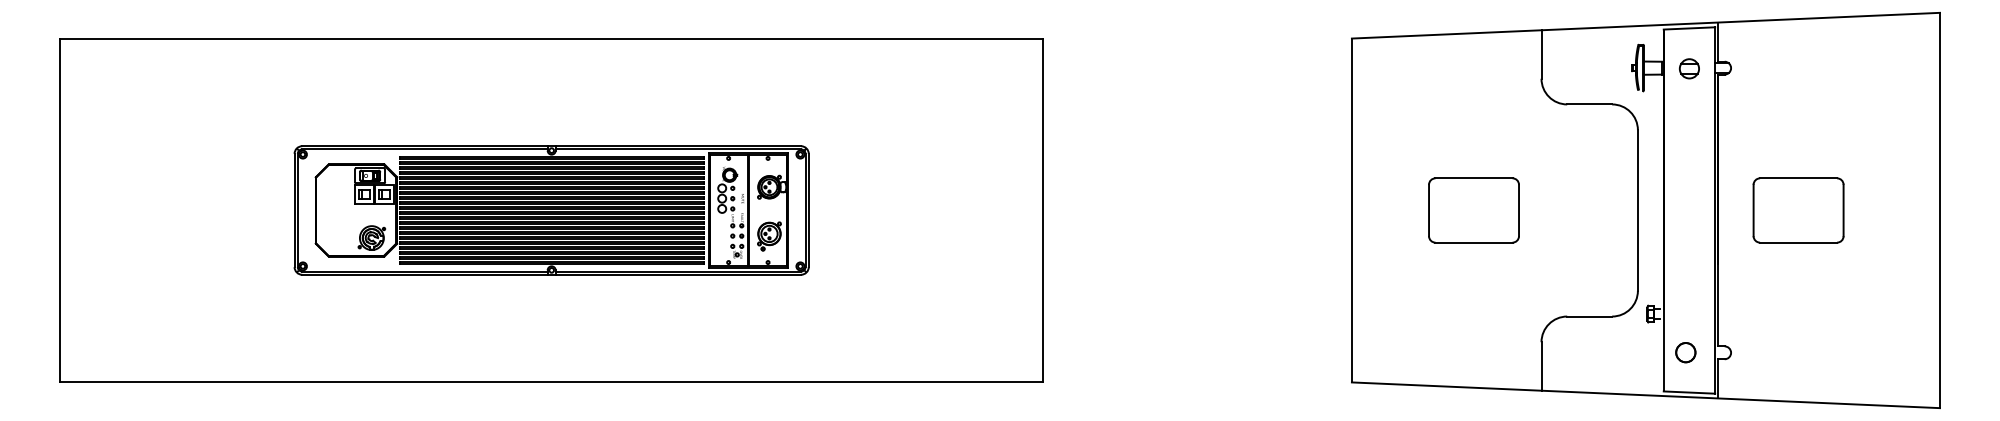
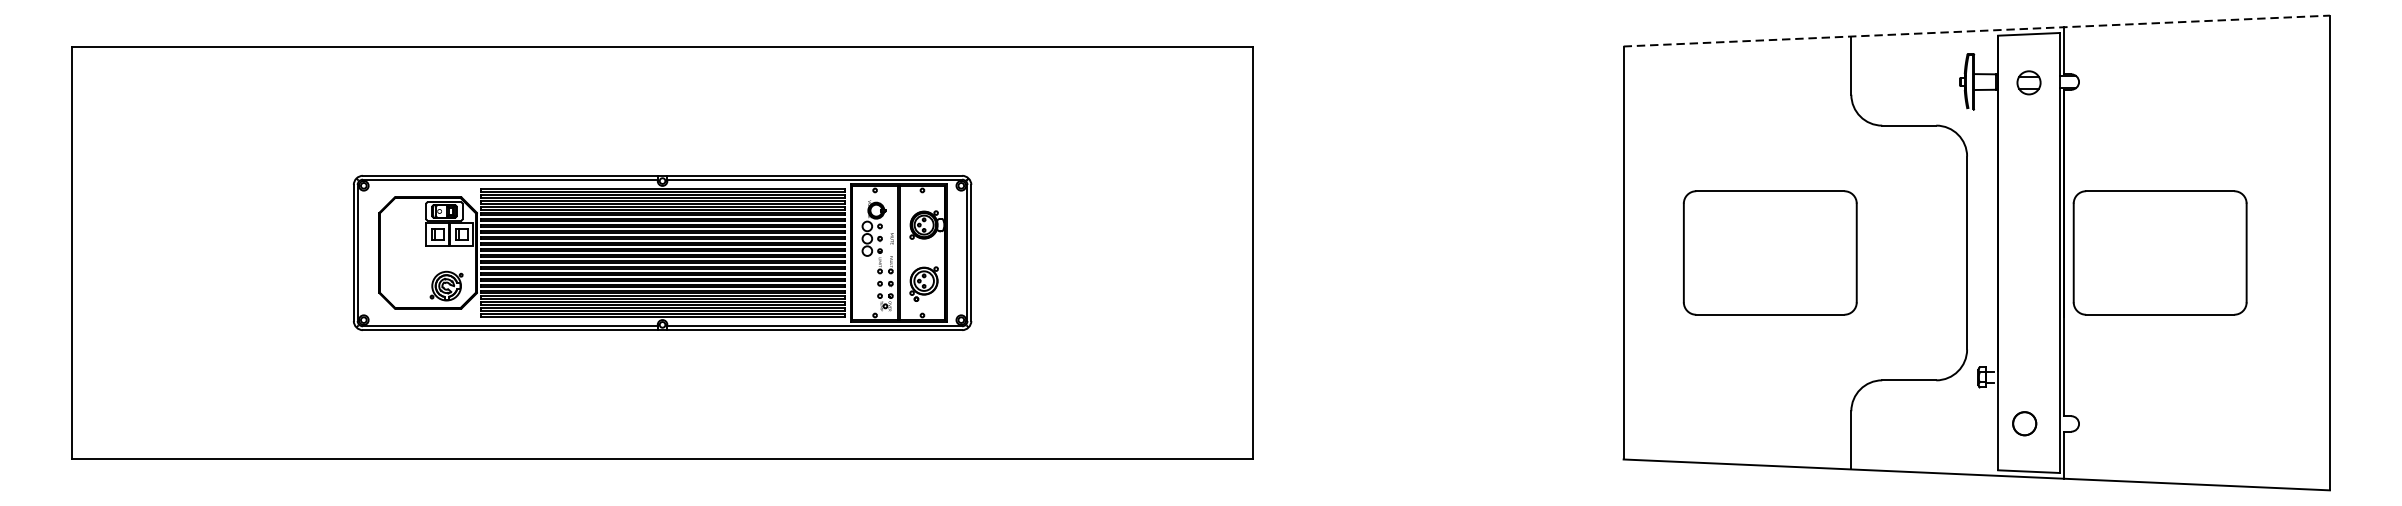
line: (1646, 25) -> (1977, 30), solid -> dashed
part: (1473, 210) -> (1769, 253), size x1.6
part: (1798, 210) -> (2159, 253), size x1.6

